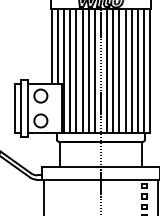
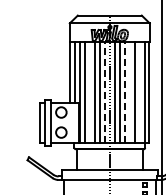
line: (94, 70) -> (104, 91), solid -> dashed
line: (119, 70) -> (124, 91), solid -> dashed
line: (75, 71) -> (89, 92), removed
line: (125, 71) -> (129, 92), removed
line: (137, 71) -> (139, 92), removed

